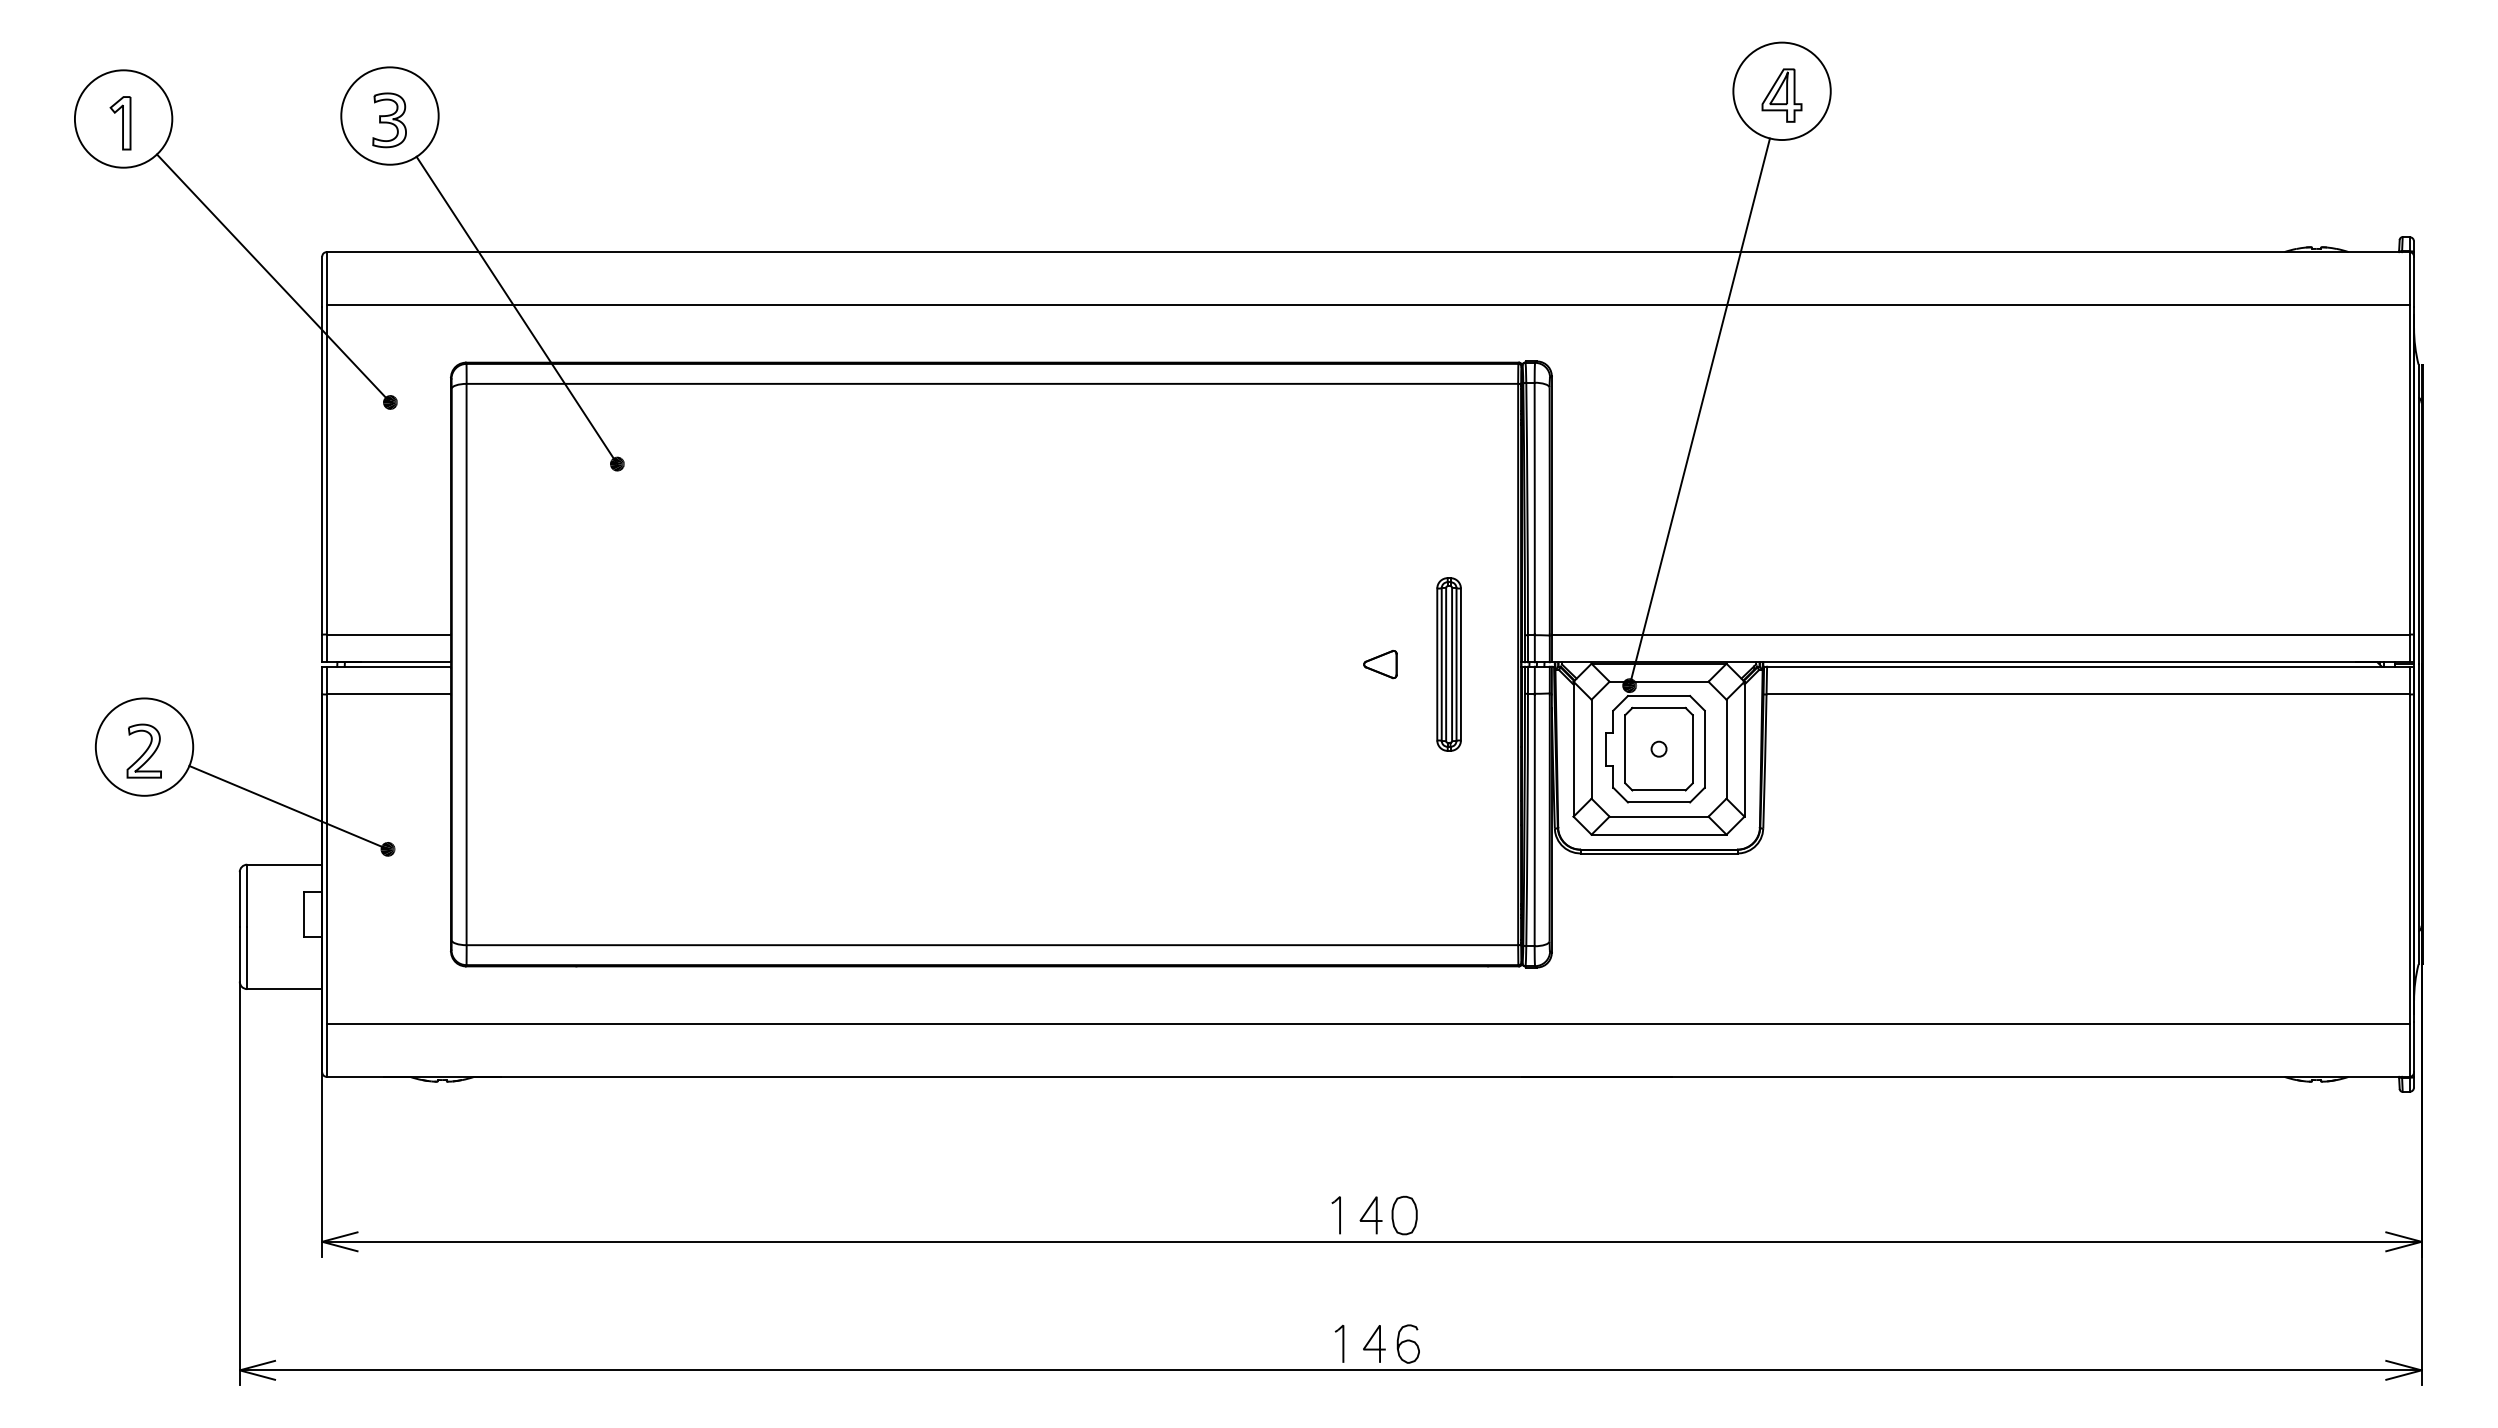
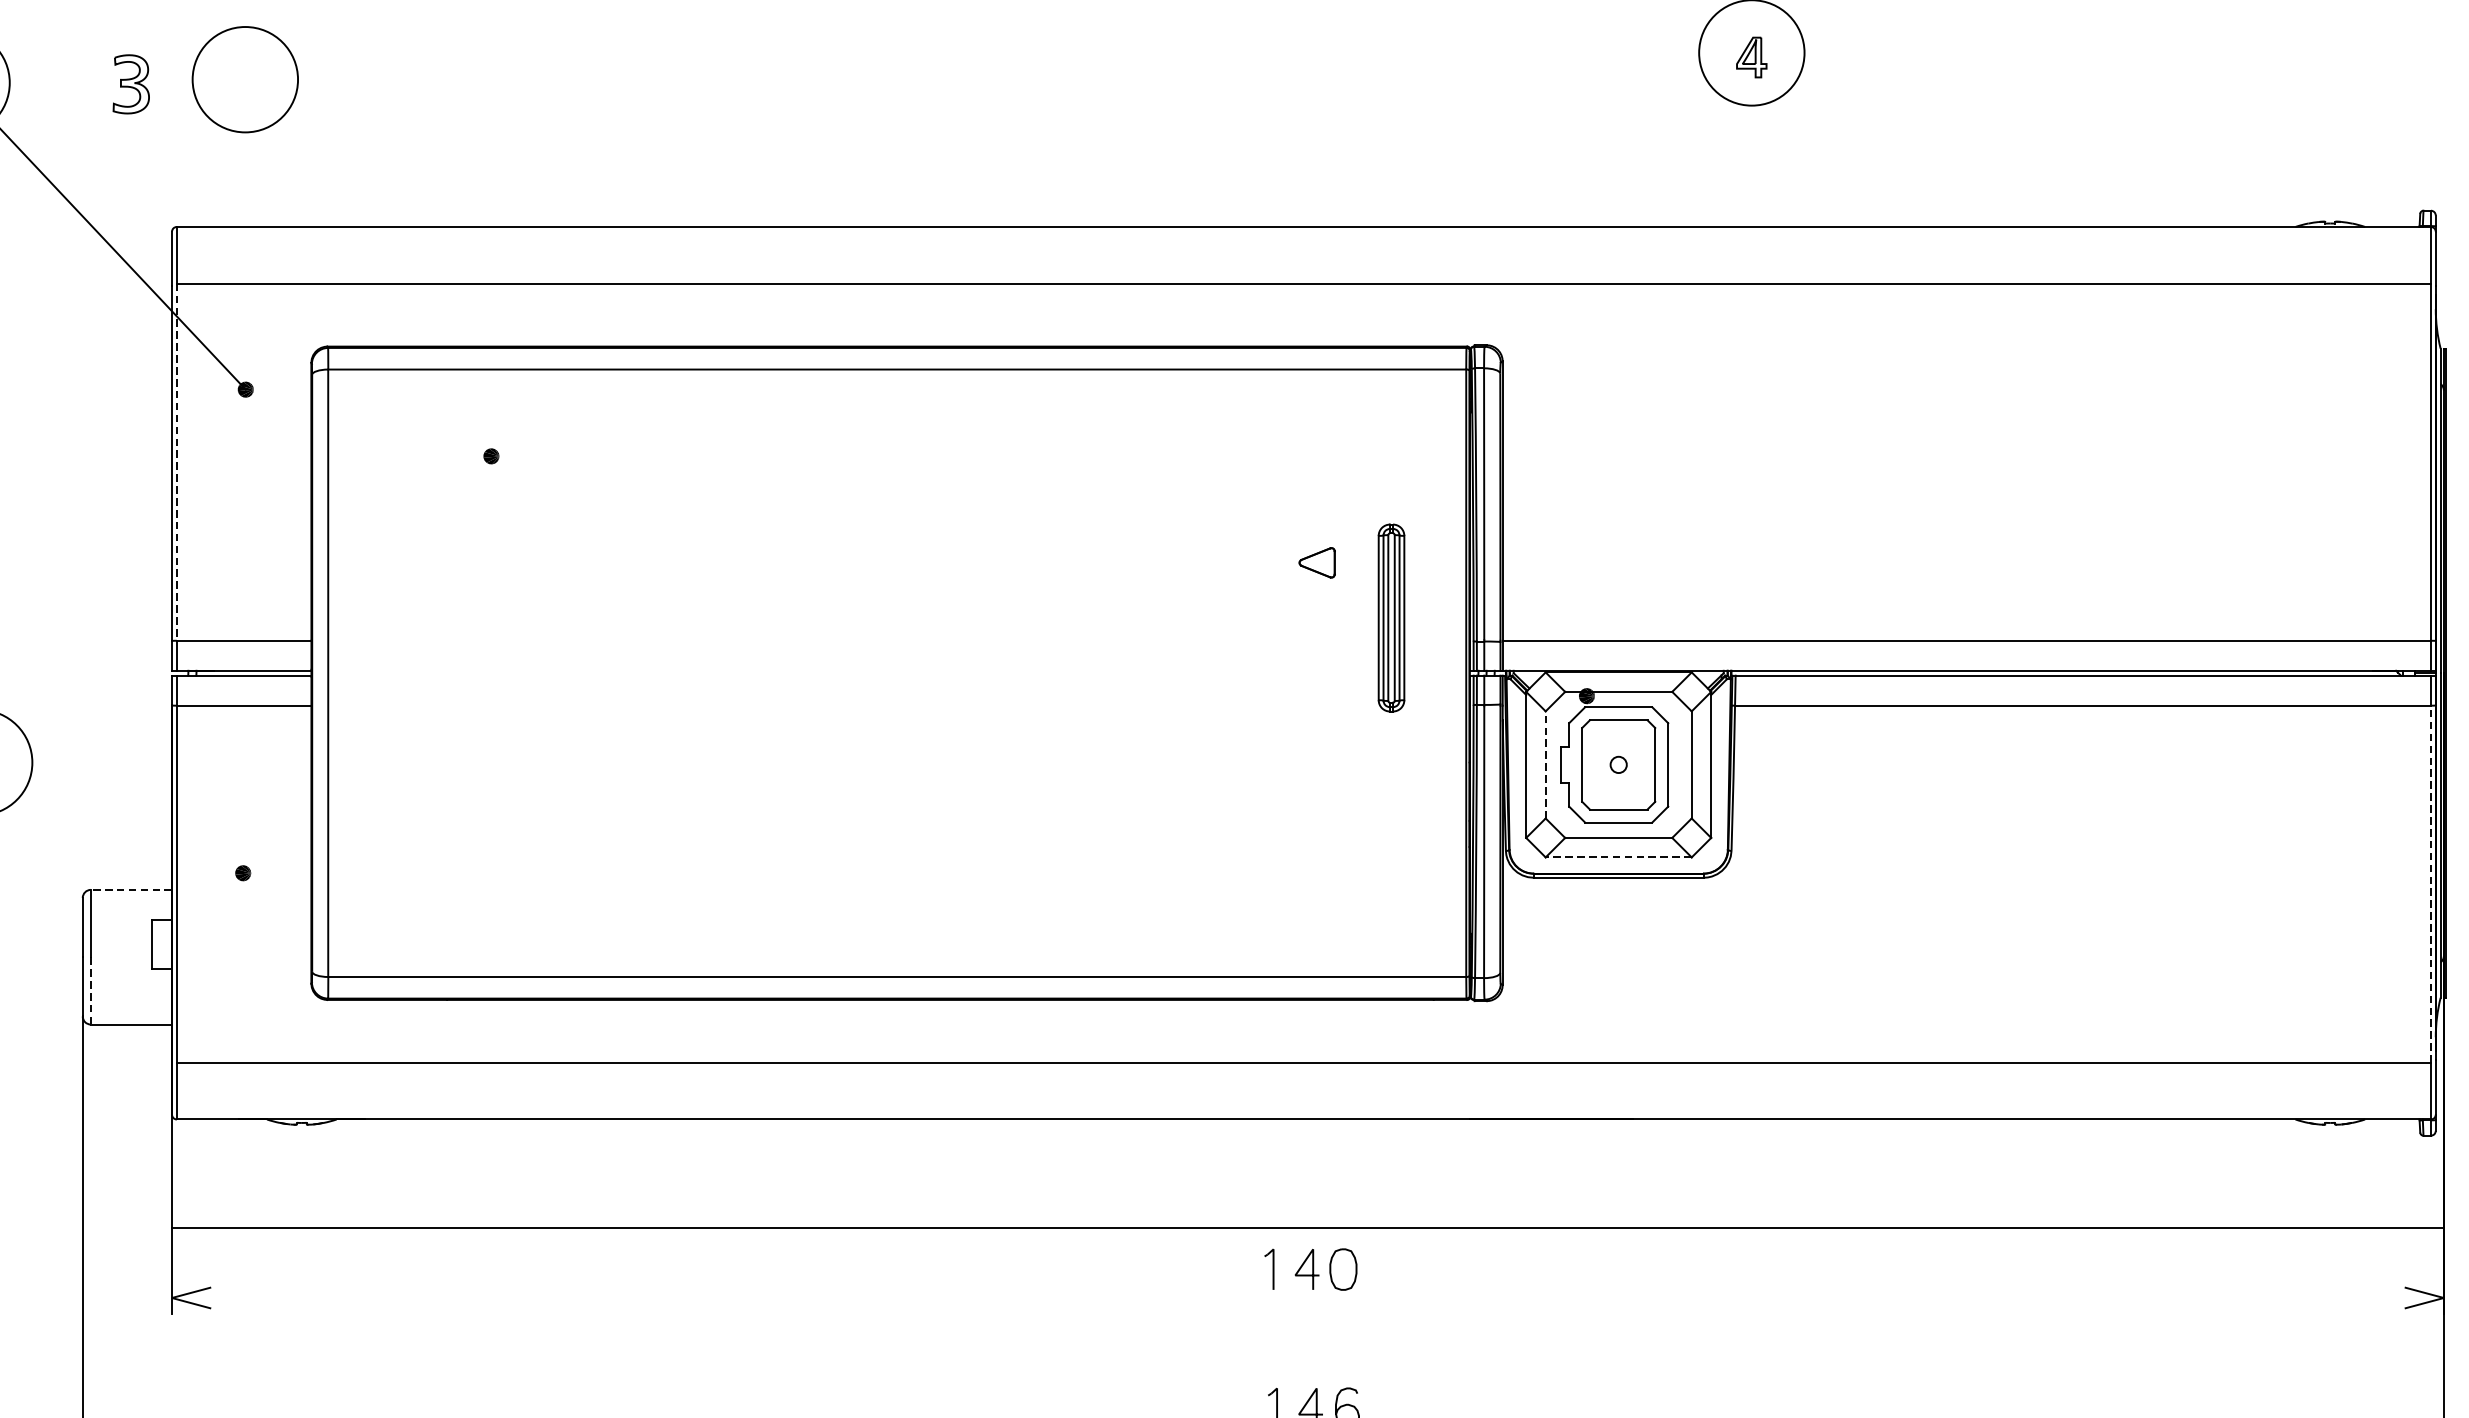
part: (1781, 95) -> (1751, 57), size x0.7
part: (389, 120) -> (131, 84), moved
line: (516, 310) -> (382, 290), removed
line: (1699, 411) -> (1662, 399), removed
line: (326, 469) -> (176, 462), solid -> dashed
part: (1380, 664) -> (1317, 562), moved
part: (1448, 664) -> (1390, 618), moved
line: (1591, 748) -> (1545, 764), solid -> dashed
line: (288, 807) -> (135, 827), removed
line: (1658, 834) -> (1618, 857), solid -> dashed
line: (2409, 859) -> (2430, 884), solid -> dashed
line: (284, 864) -> (131, 889), solid -> dashed
line: (247, 958) -> (91, 991), solid -> dashed
line: (1371, 1241) -> (1307, 1227), moved

